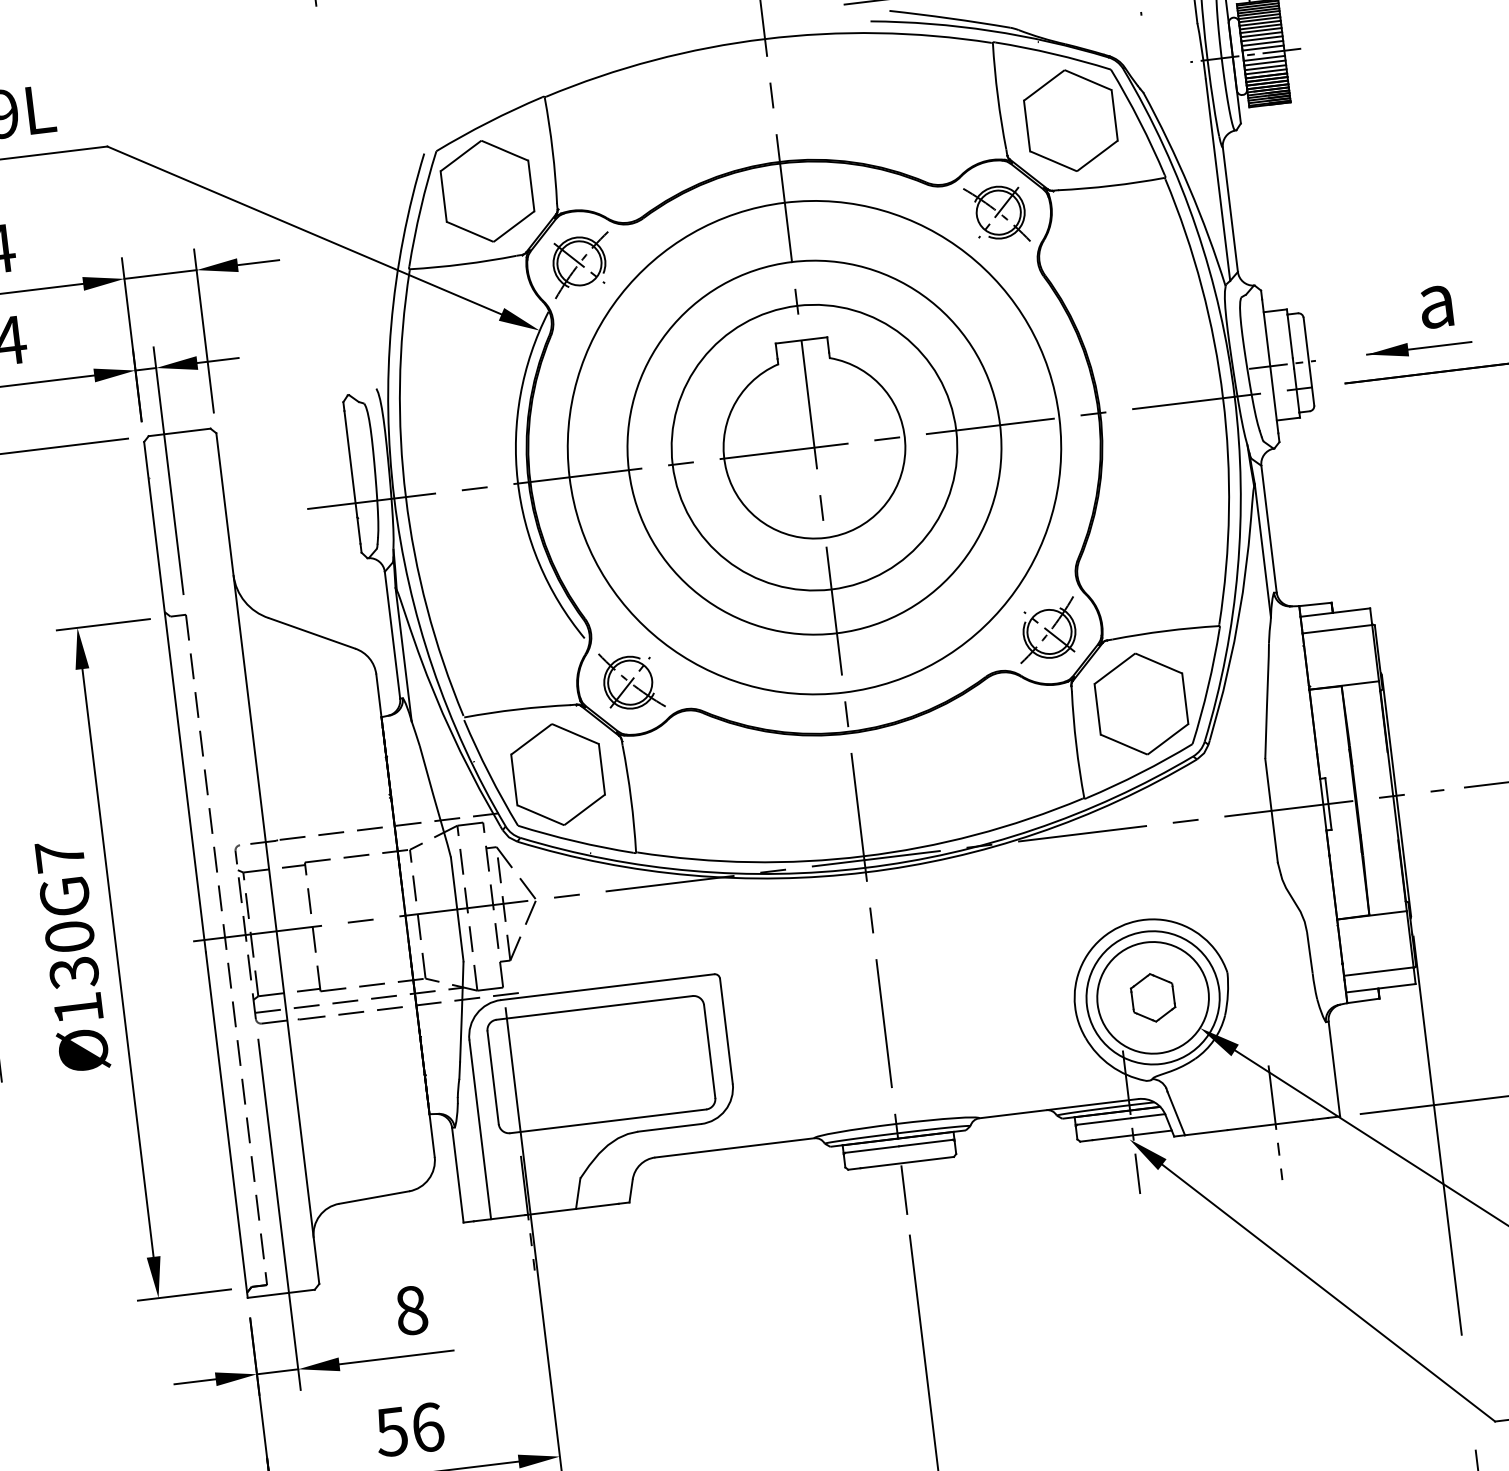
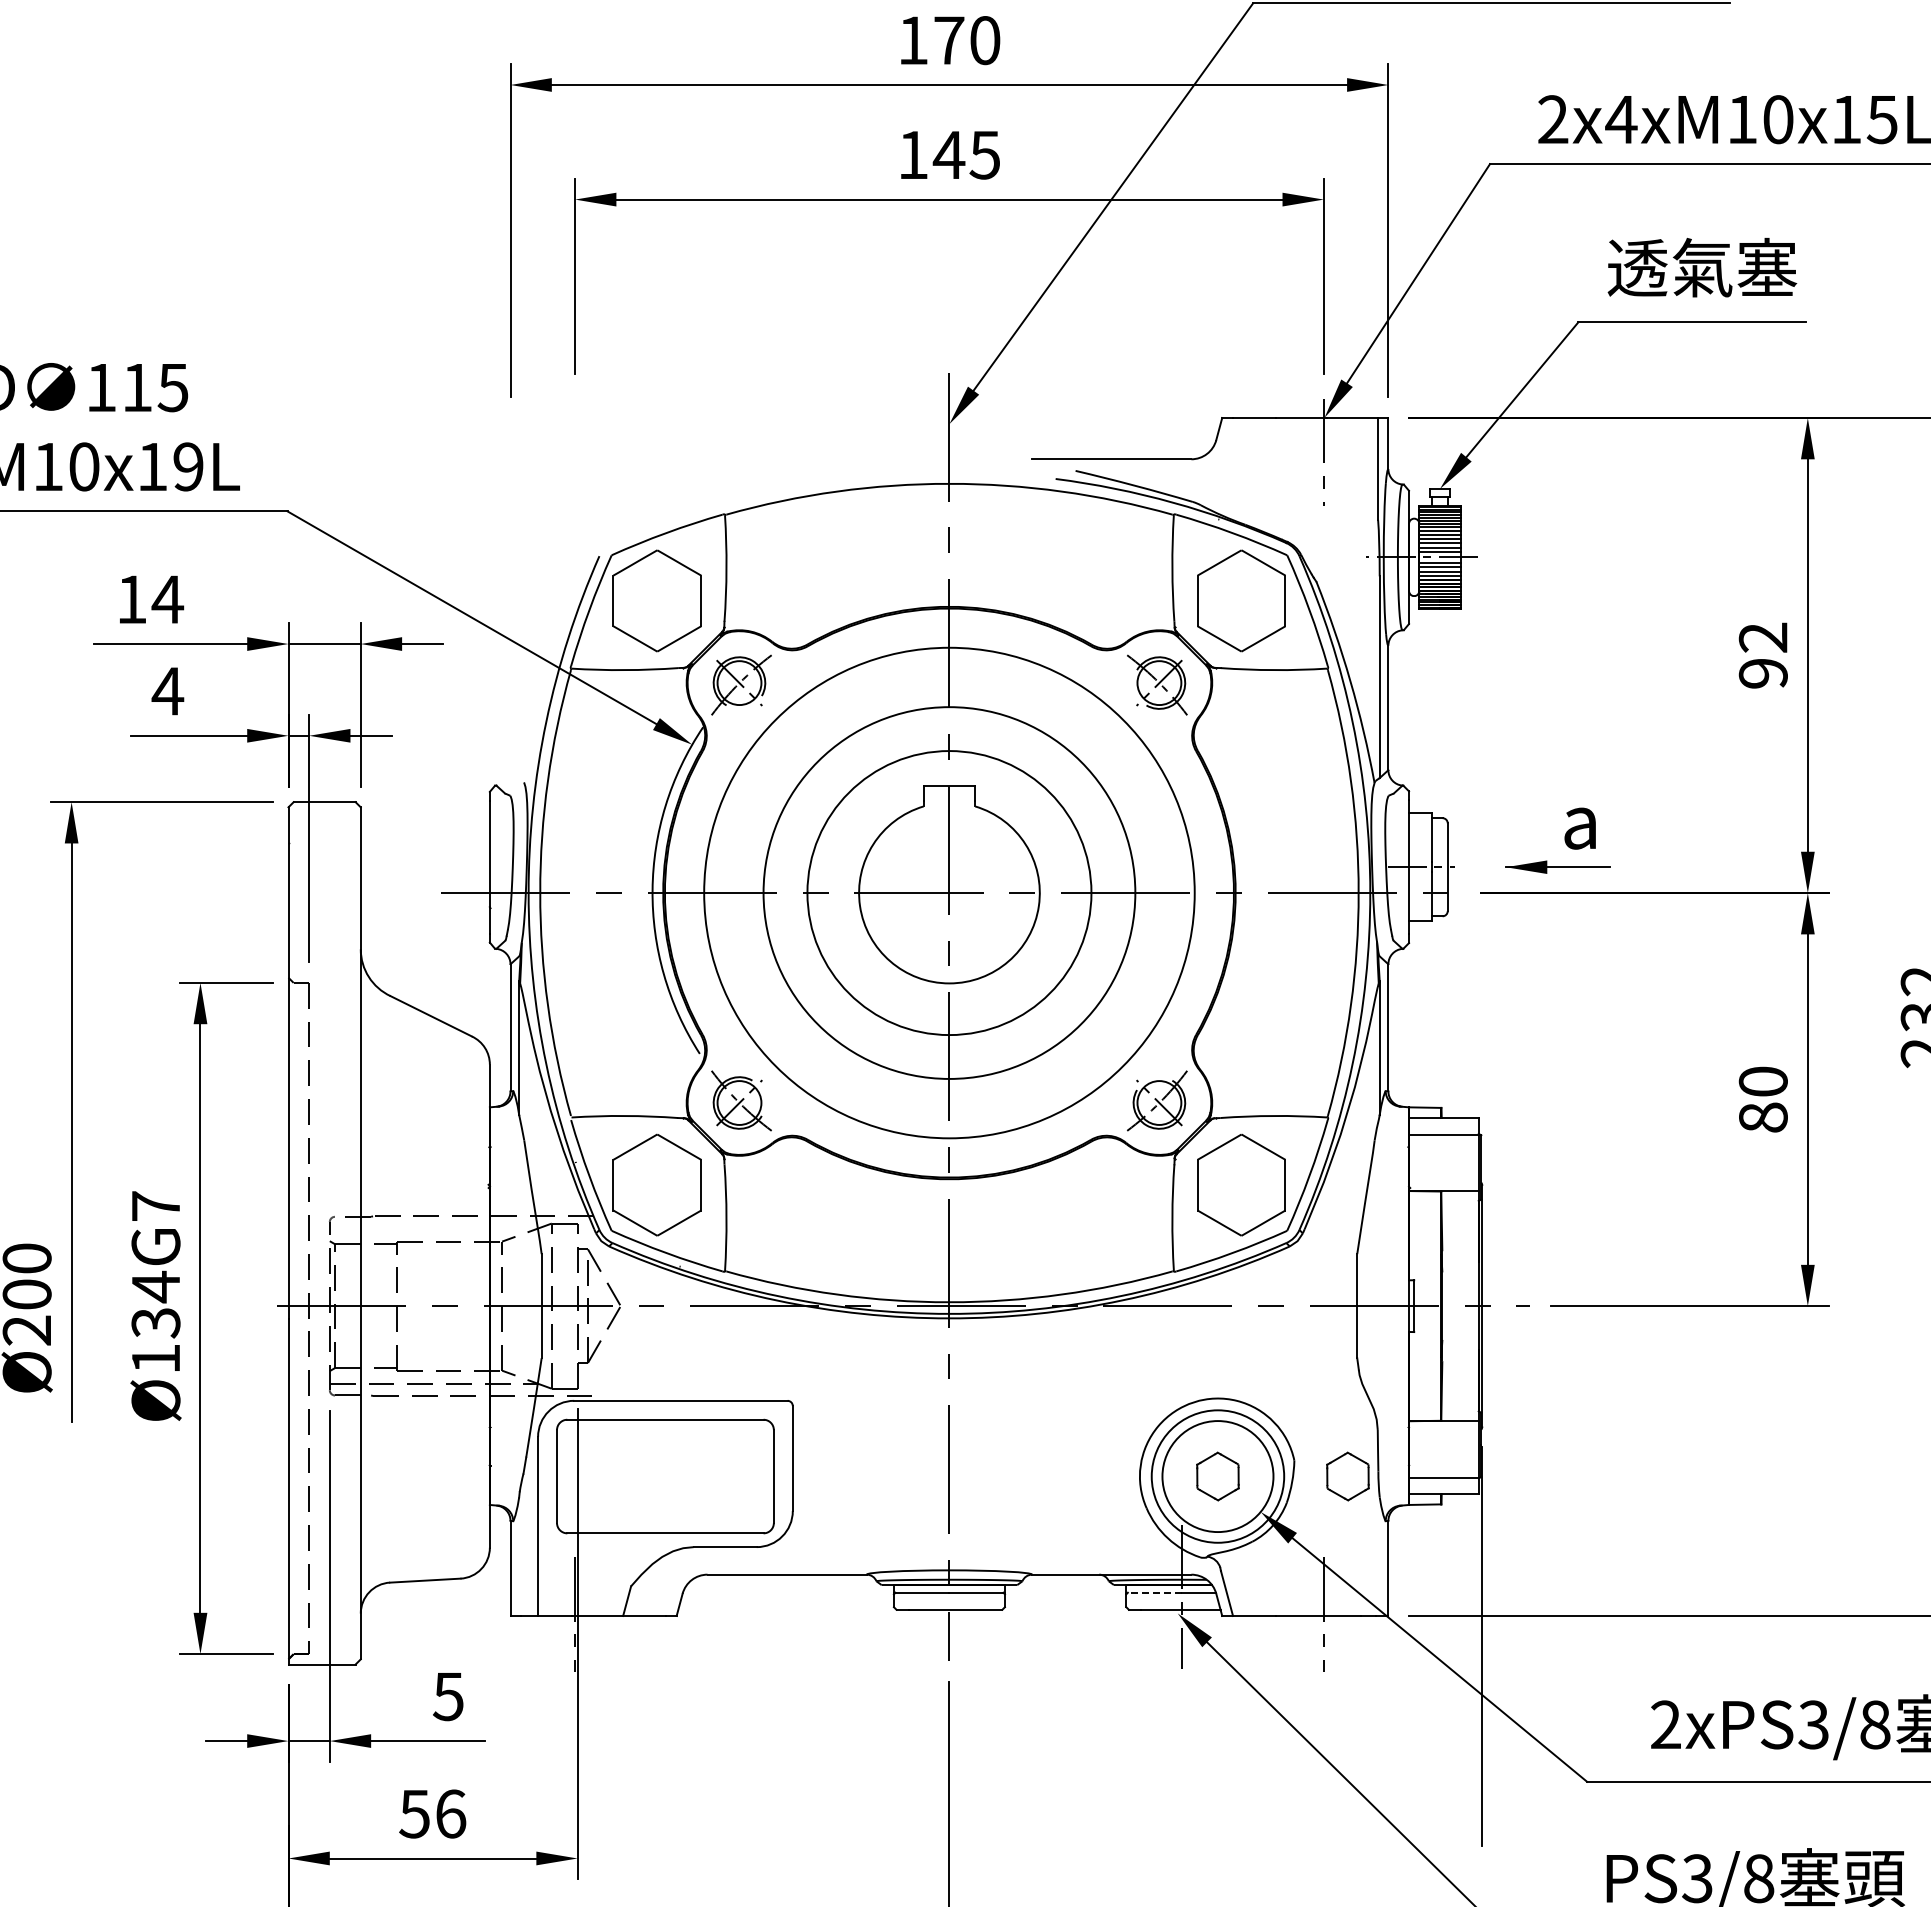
text: (69, 936) -> (155, 1286), Ø130G7 -> Ø134G7
part: (1282, 982) -> (1347, 1476), added
line: (1103, 1121) -> (1154, 1592), solid -> dashed
text: (411, 1310) -> (448, 1696), 8 -> 5

